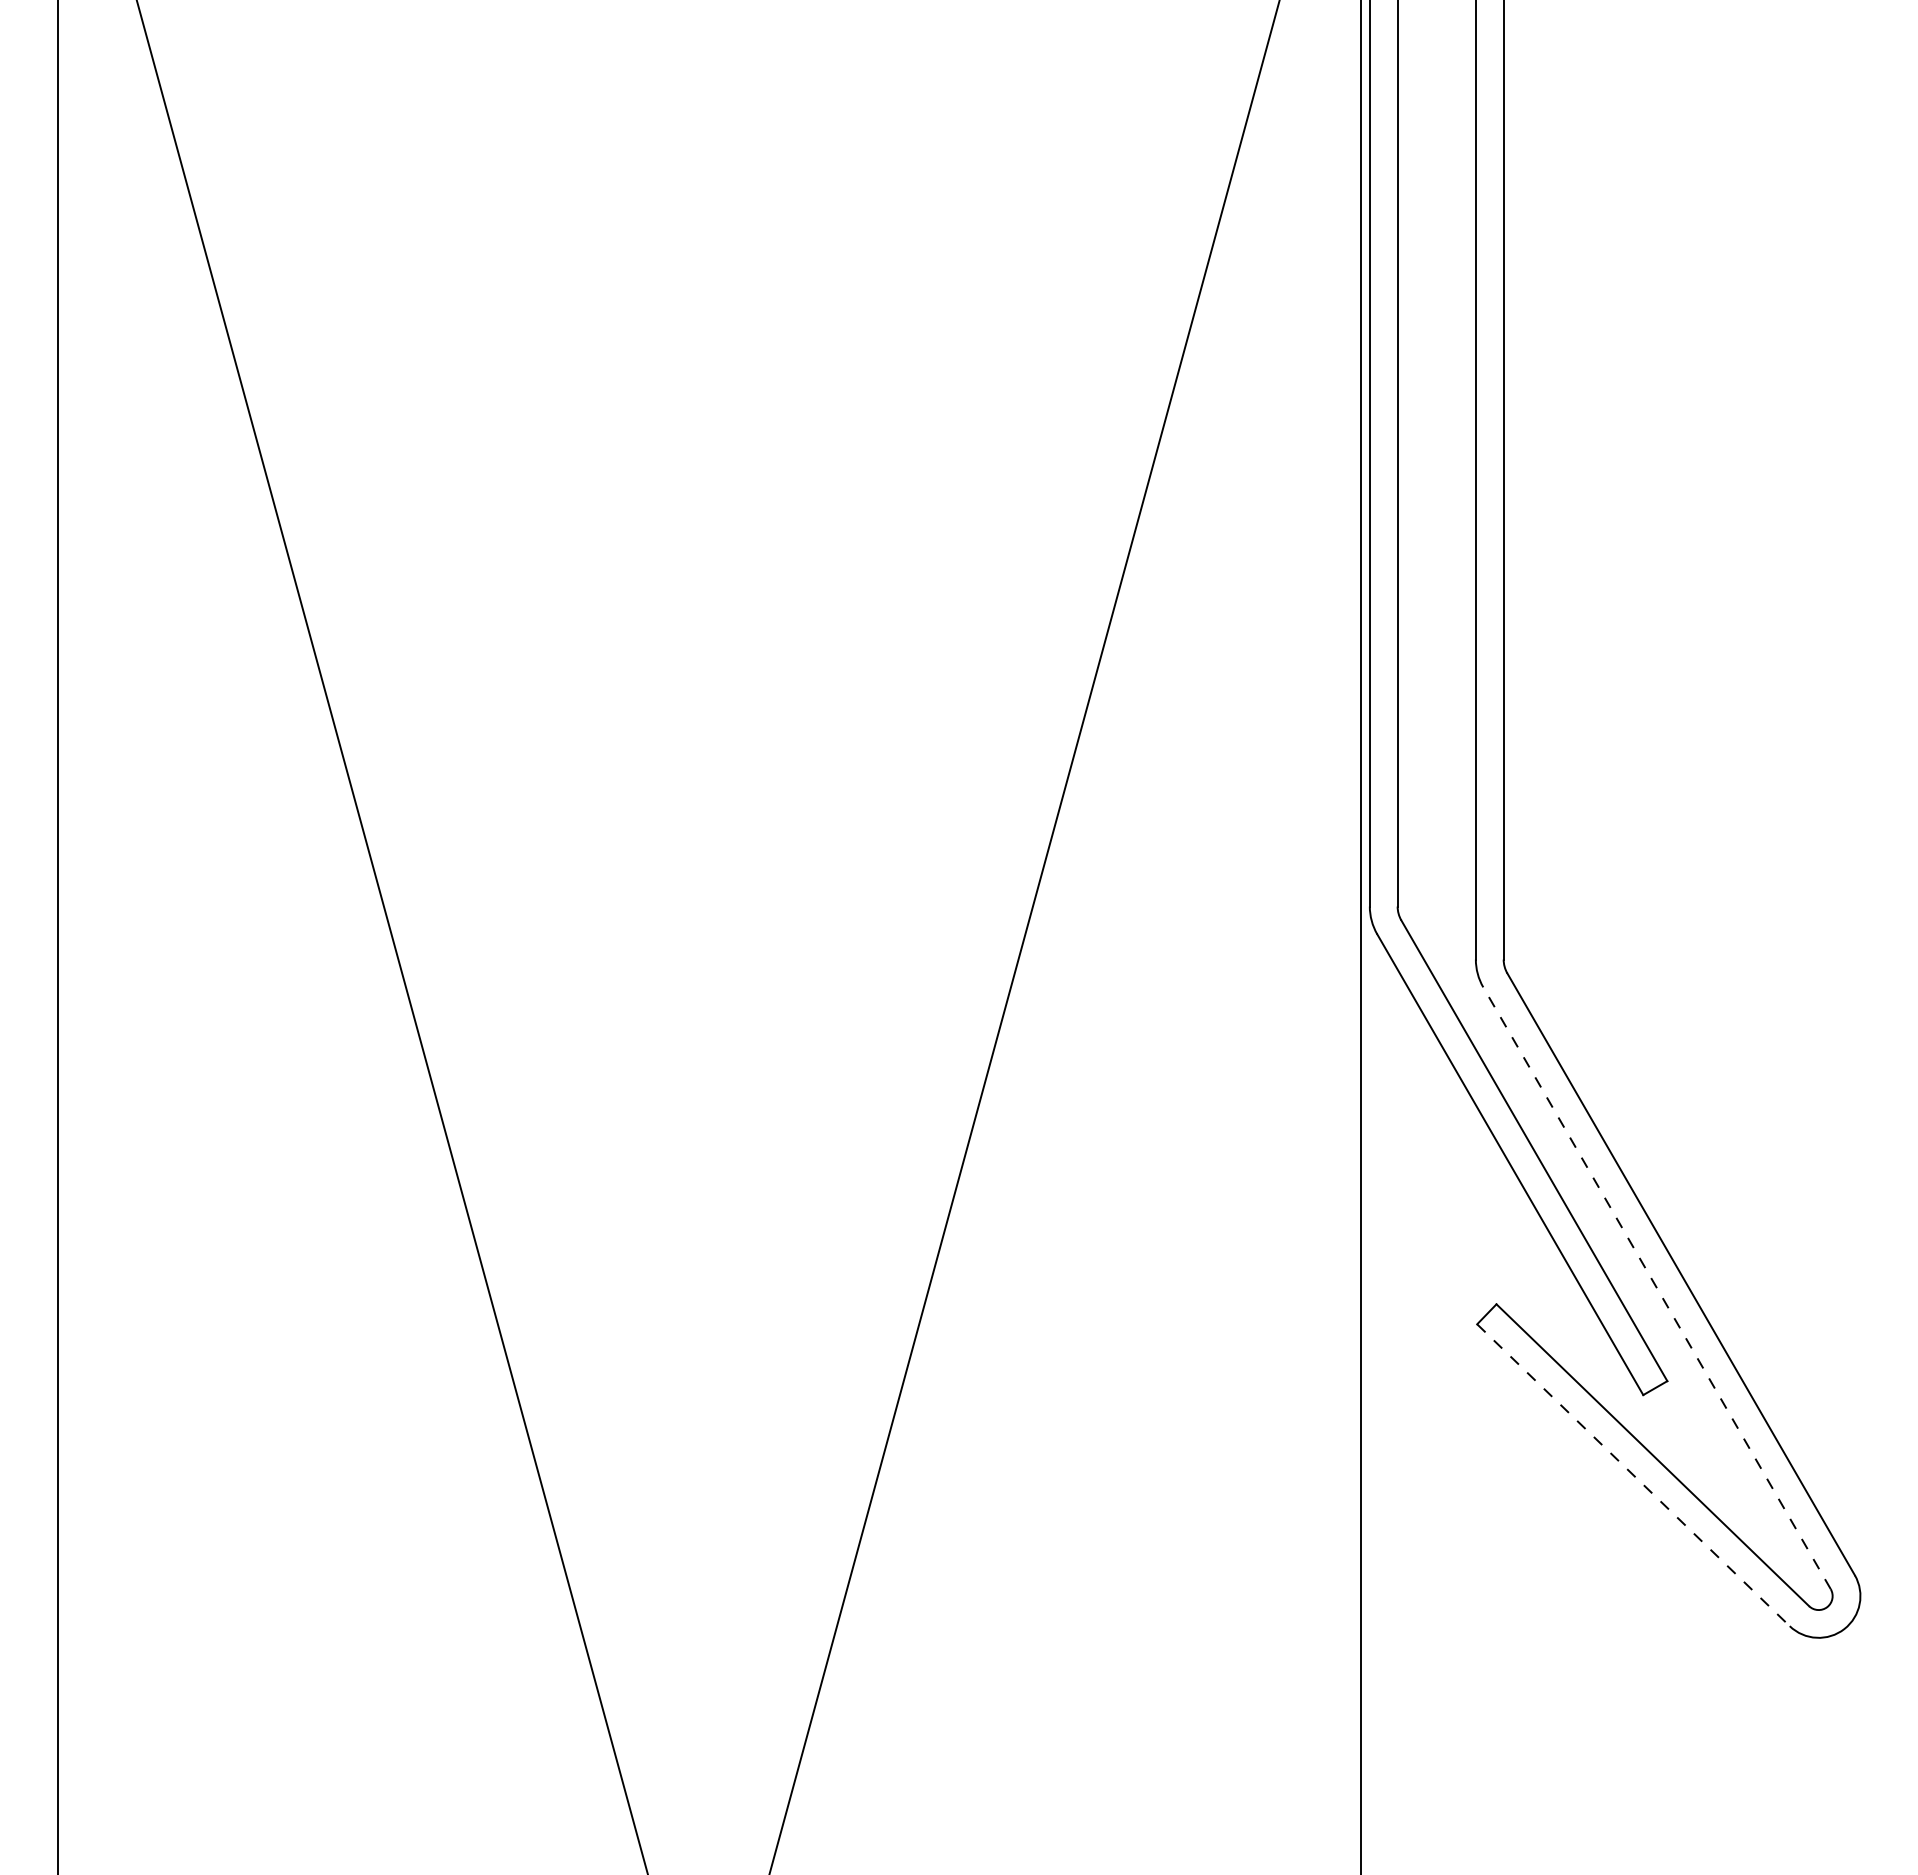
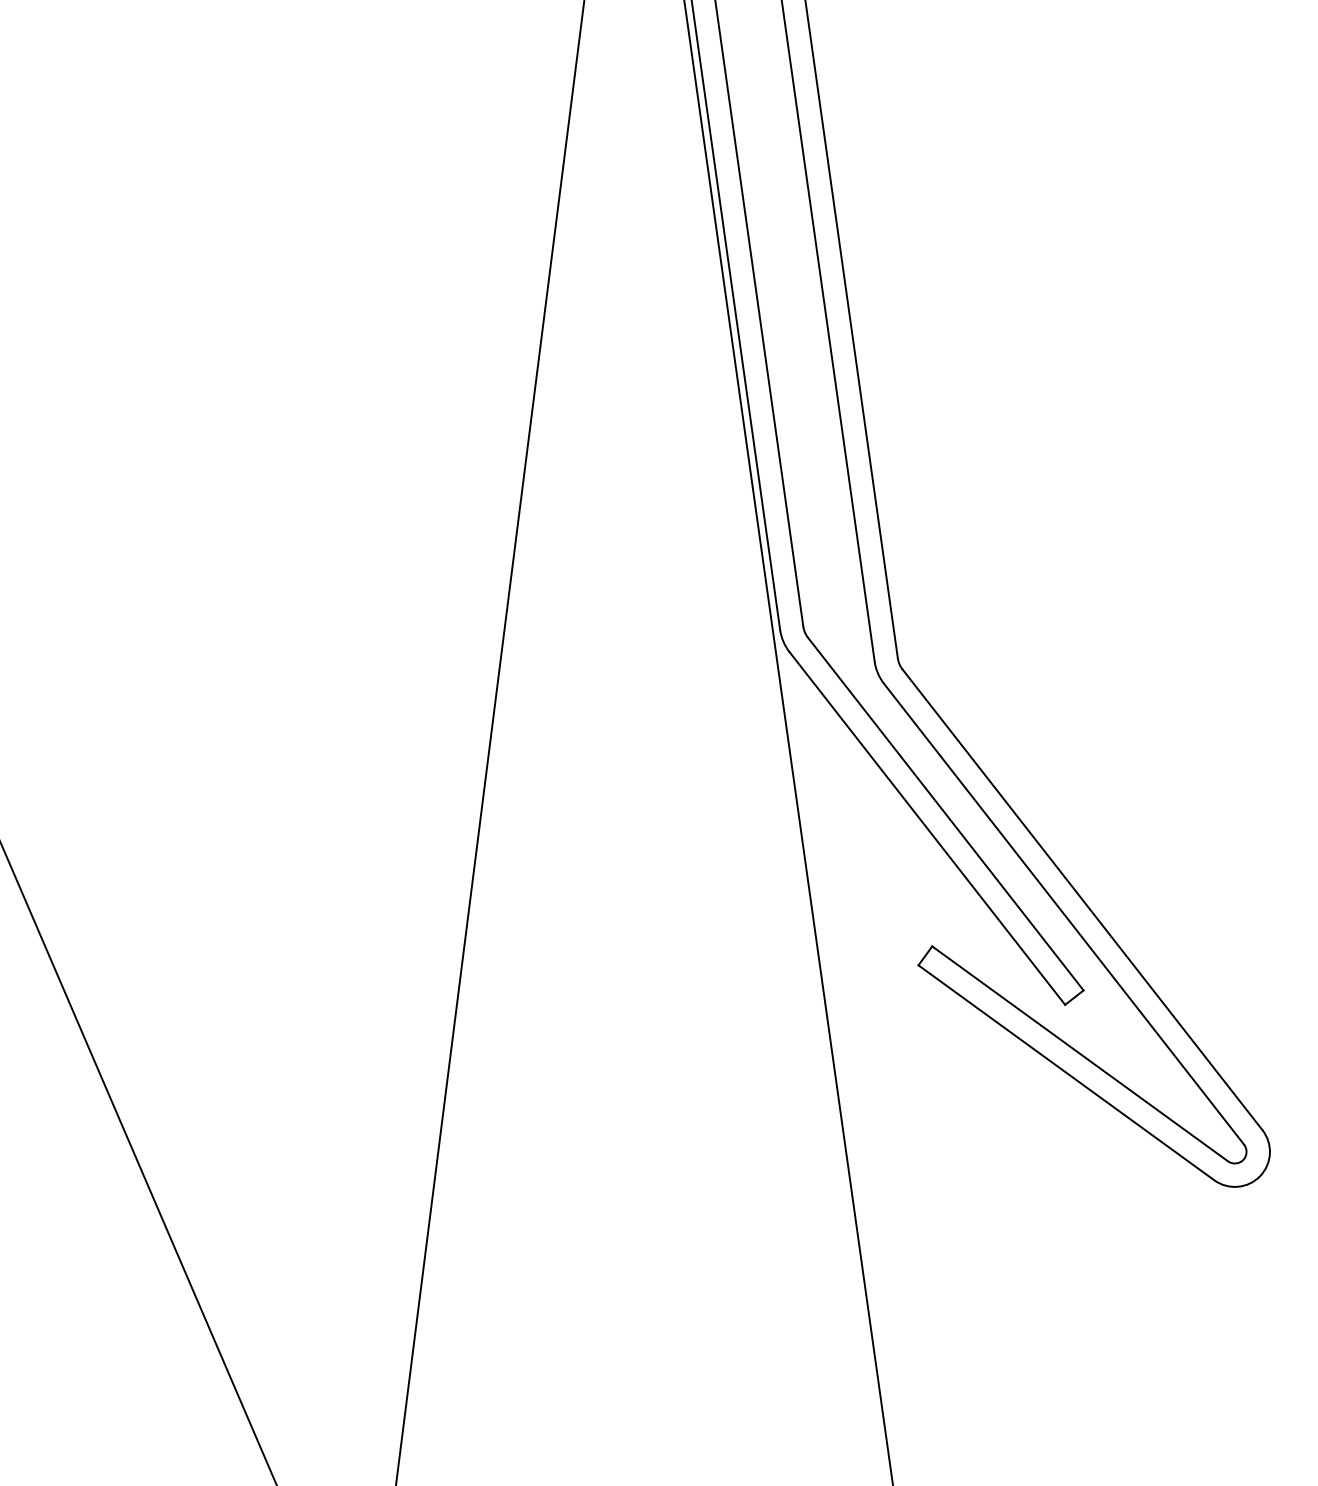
line: (1656, 1287) -> (1063, 913), dashed -> solid
line: (1633, 1475) -> (1066, 1073), dashed -> solid

